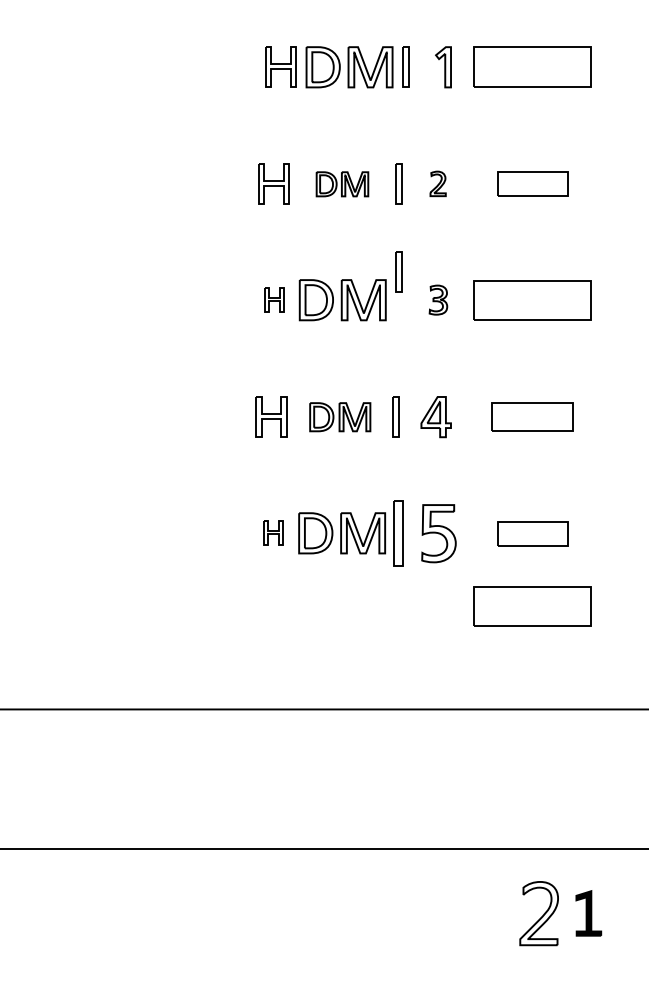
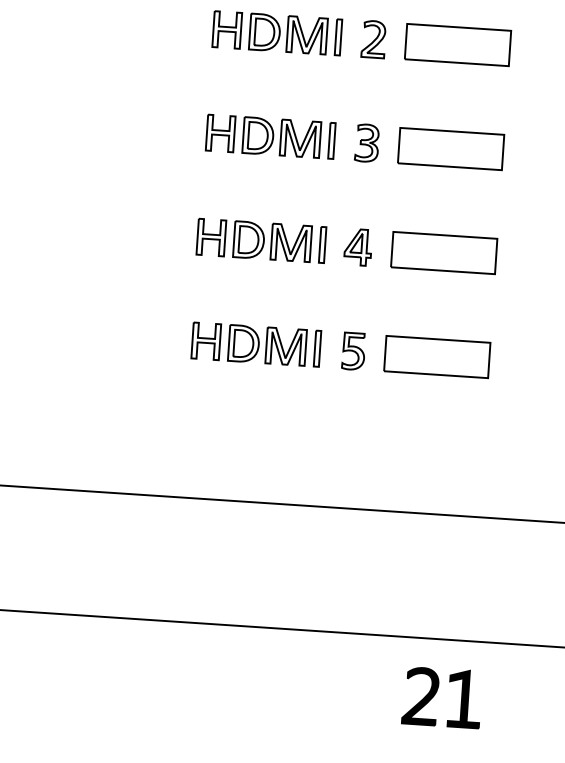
part: (437, 183) -> (373, 39), size x1.67
part: (532, 183) -> (457, 44), size x1.67
part: (342, 184) -> (288, 34), size x1.67
part: (398, 271) -> (331, 140), moved
part: (274, 299) -> (220, 132), size x1.67
part: (438, 299) -> (367, 142), size x1.43
part: (532, 416) -> (444, 252), size x1.43
part: (340, 417) -> (272, 242), size x1.43
part: (273, 532) -> (206, 340), size x1.67
part: (397, 532) -> (316, 347), size x0.62
part: (438, 533) -> (353, 351), size x0.71
part: (532, 533) -> (437, 356), size x1.67
part: (532, 606) -> (432, 421), removed
fill: (539, 913) -> (420, 696), added
part: (588, 913) -> (464, 699), size x1.43

